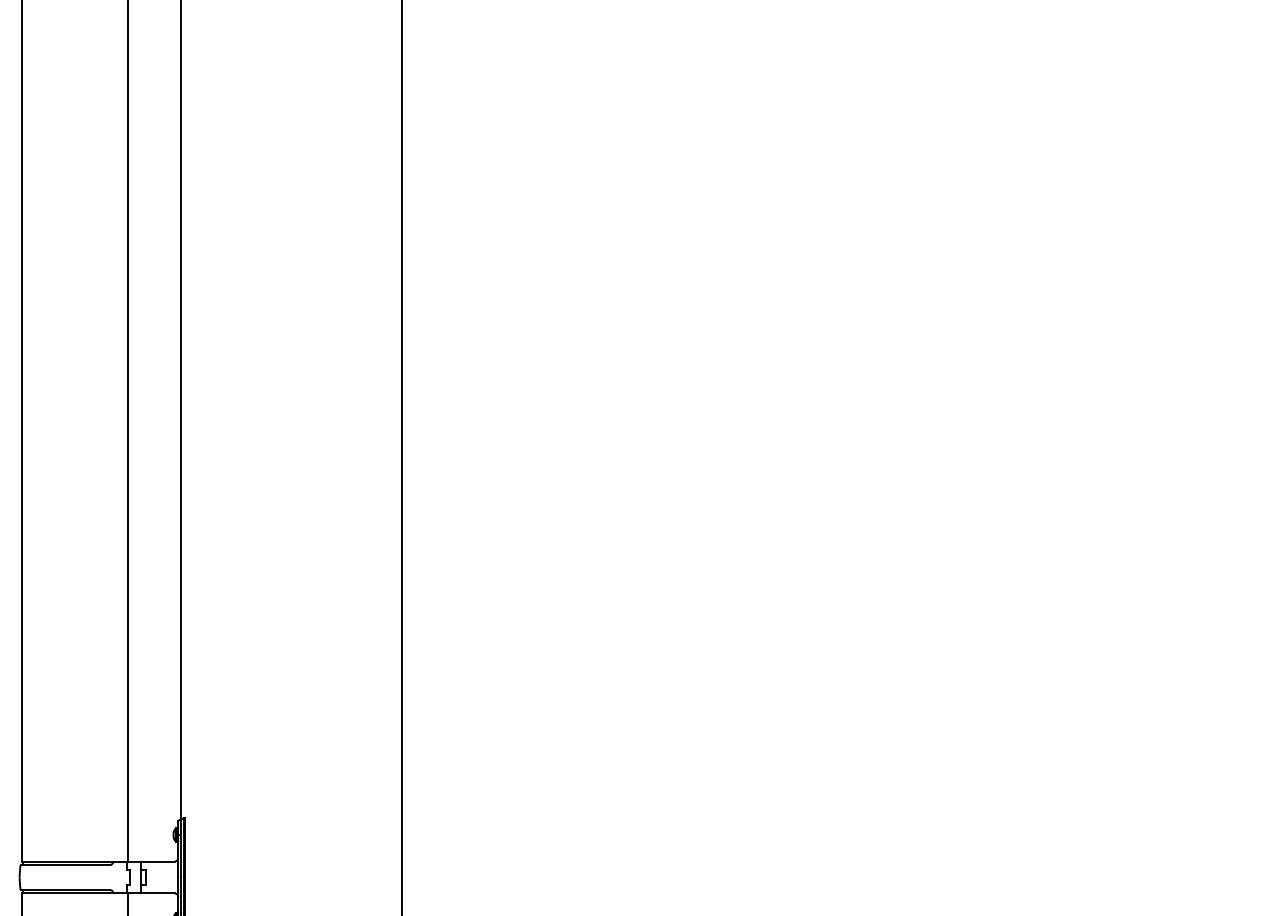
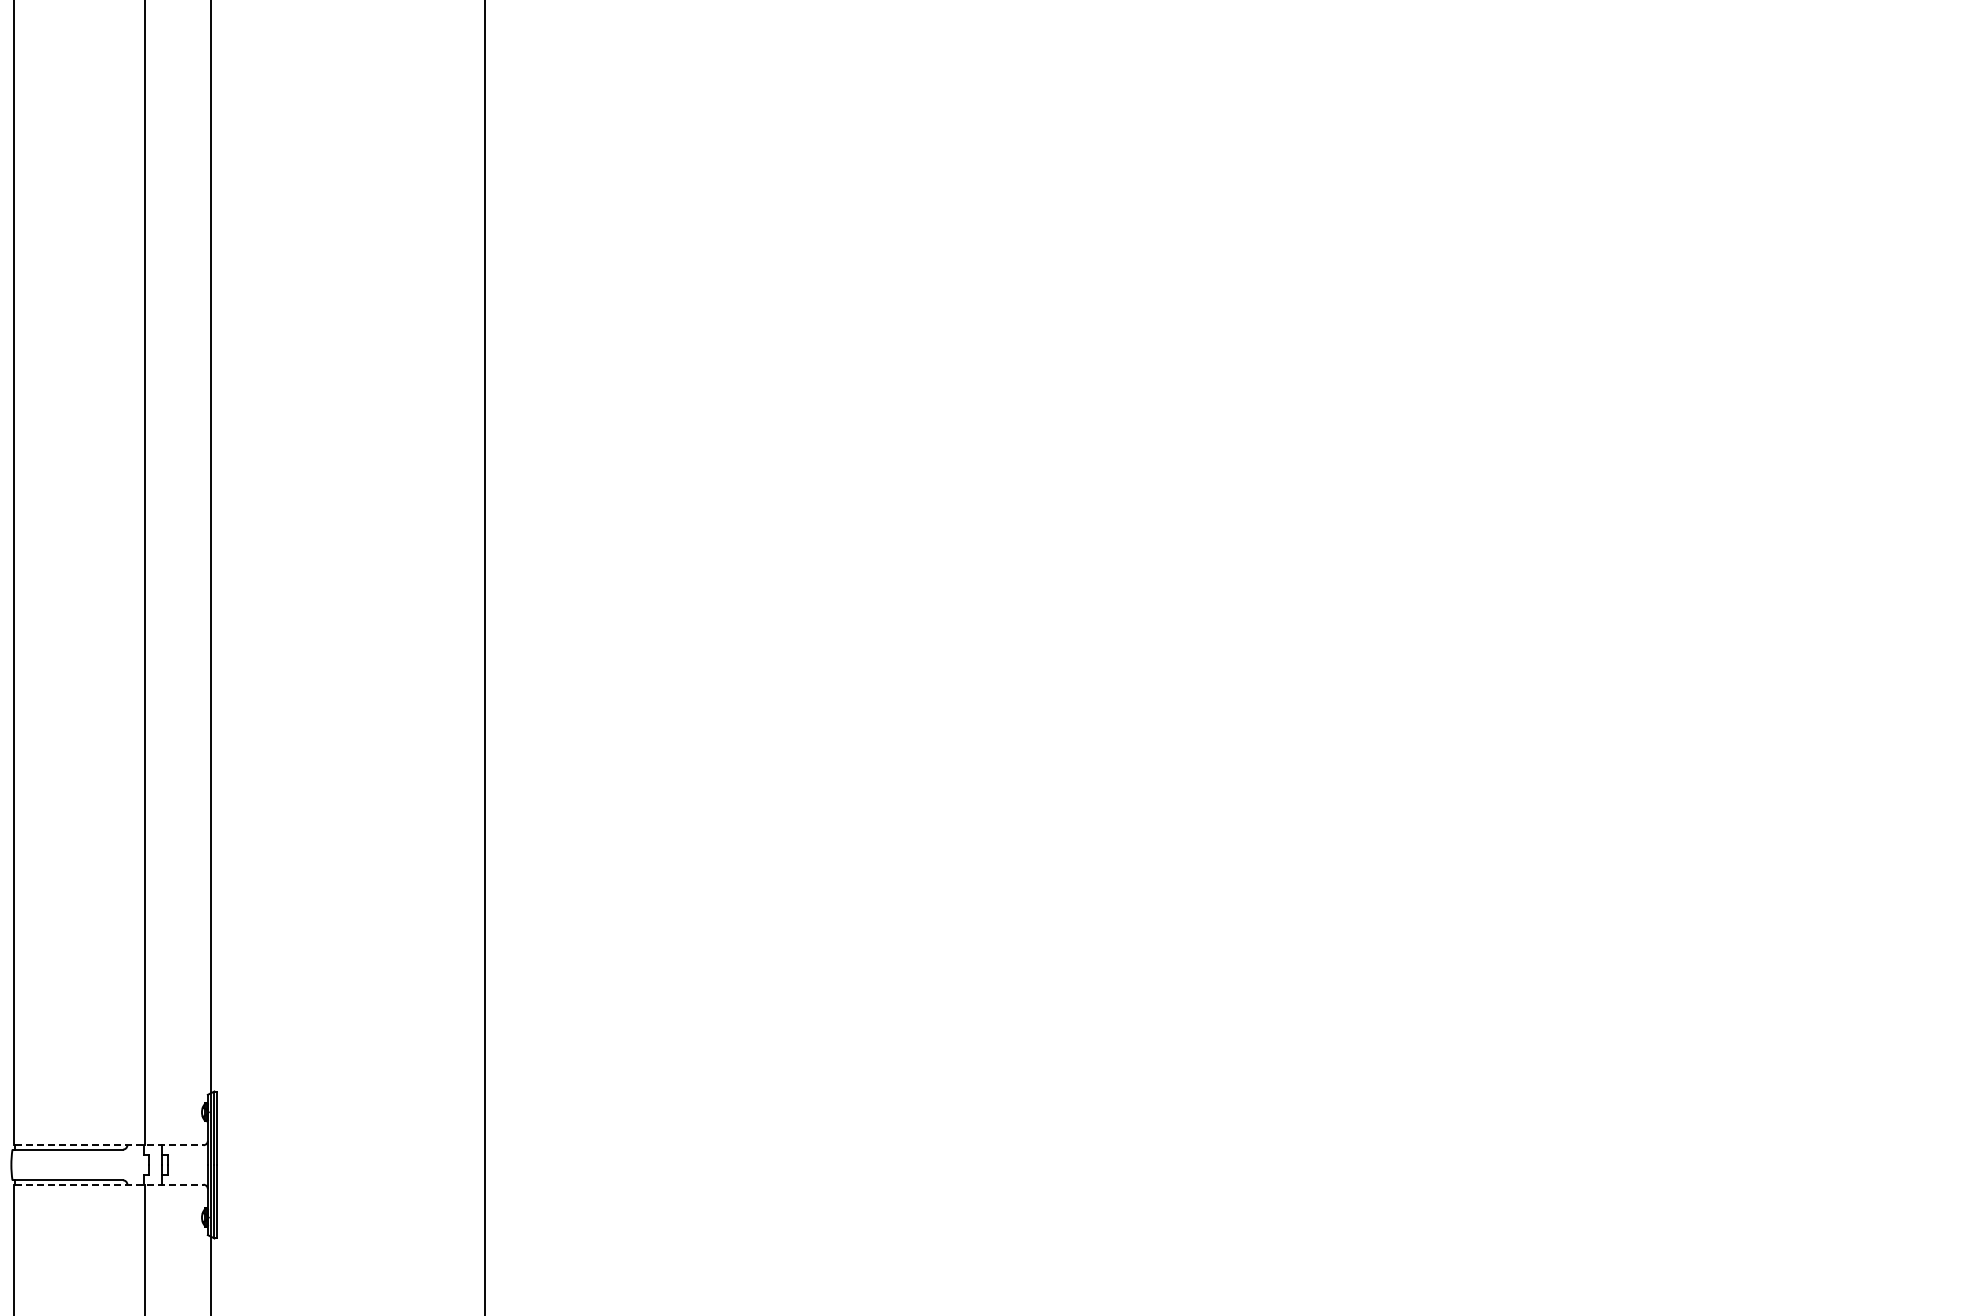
line: (98, 861) -> (109, 1145), solid -> dashed
line: (98, 893) -> (109, 1184), solid -> dashed

